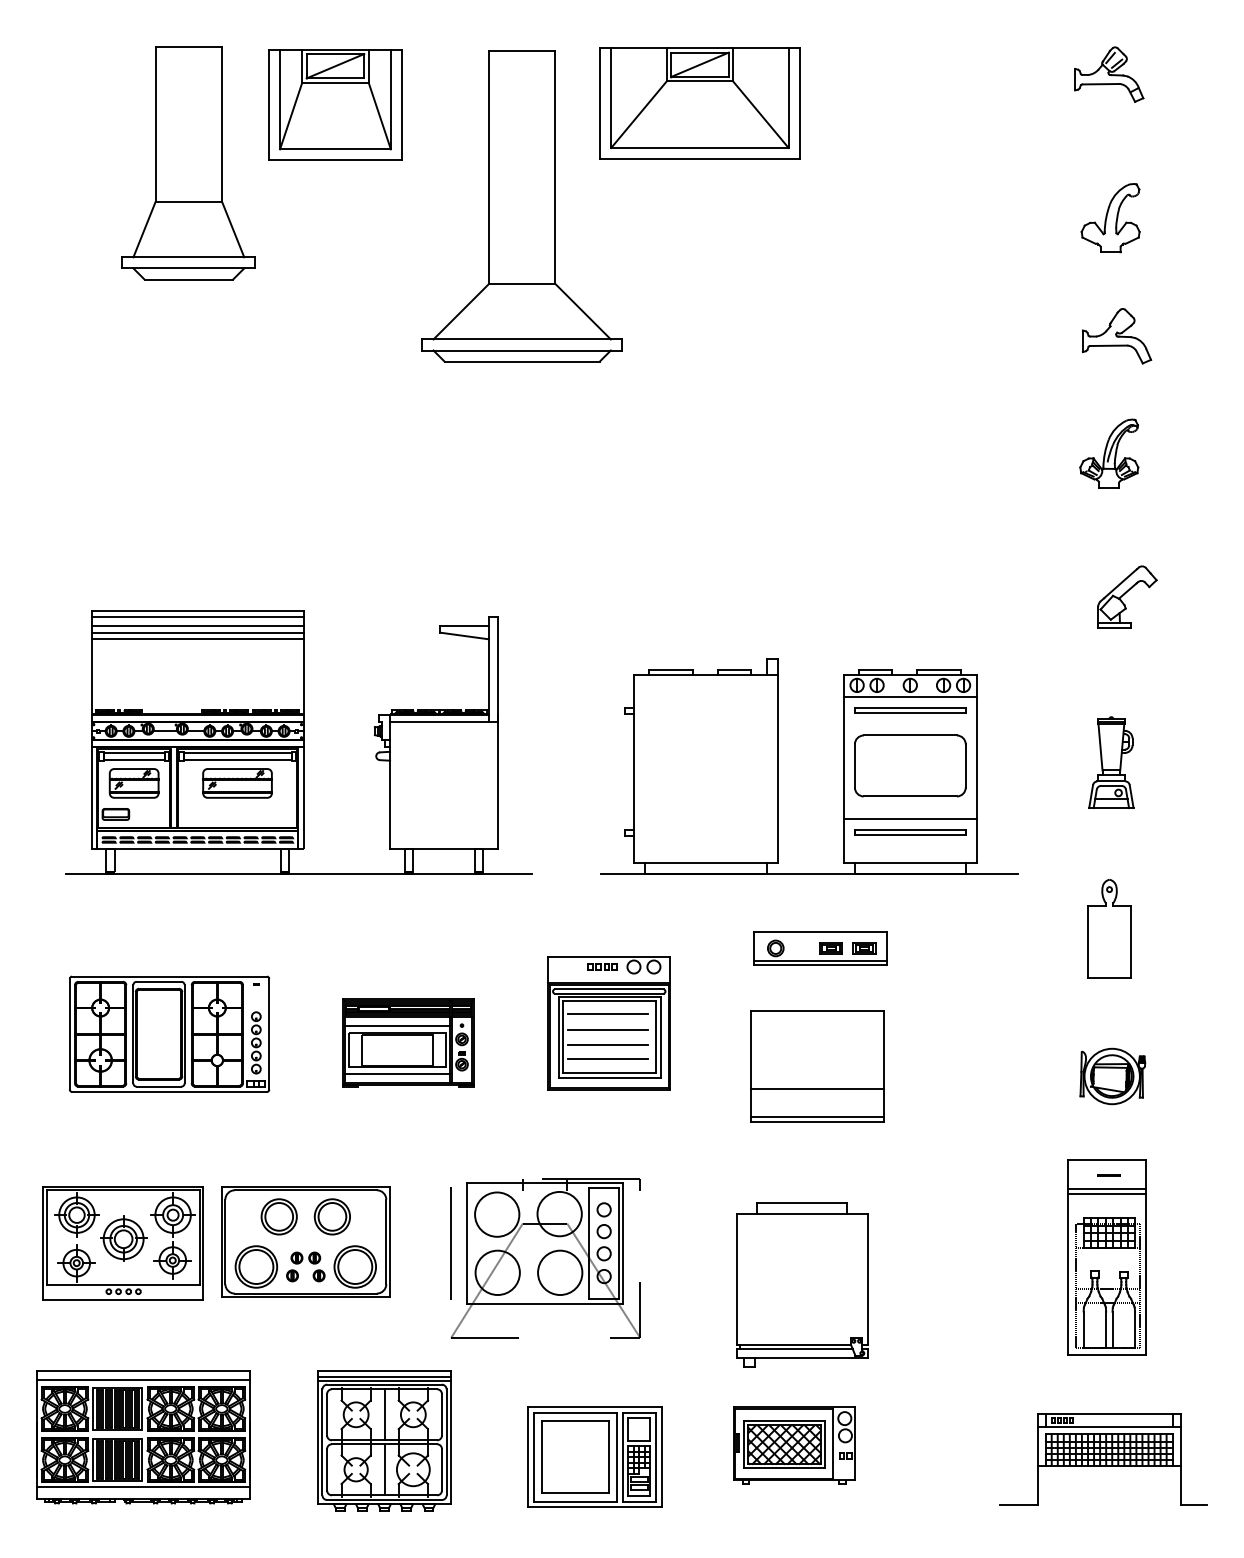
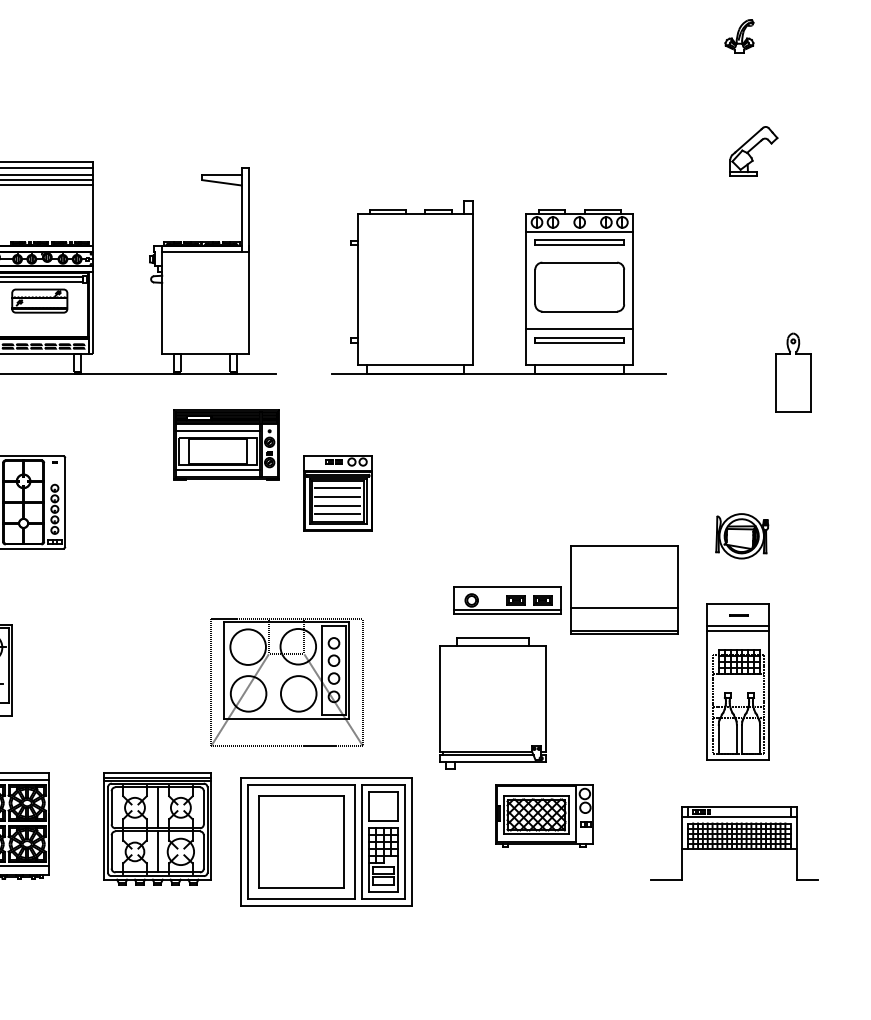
part: (1109, 453) -> (739, 36), size x0.6
part: (1111, 762) -> (741, 284), removed
part: (1109, 928) -> (793, 372), moved
part: (820, 948) -> (507, 600), moved
part: (608, 1023) -> (337, 493), size x0.7
part: (408, 1042) -> (226, 444), moved
part: (817, 1066) -> (623, 590), moved
part: (305, 1241) -> (94, 668), removed
part: (794, 1445) -> (544, 815), moved
part: (594, 1456) -> (326, 841), size x1.6

